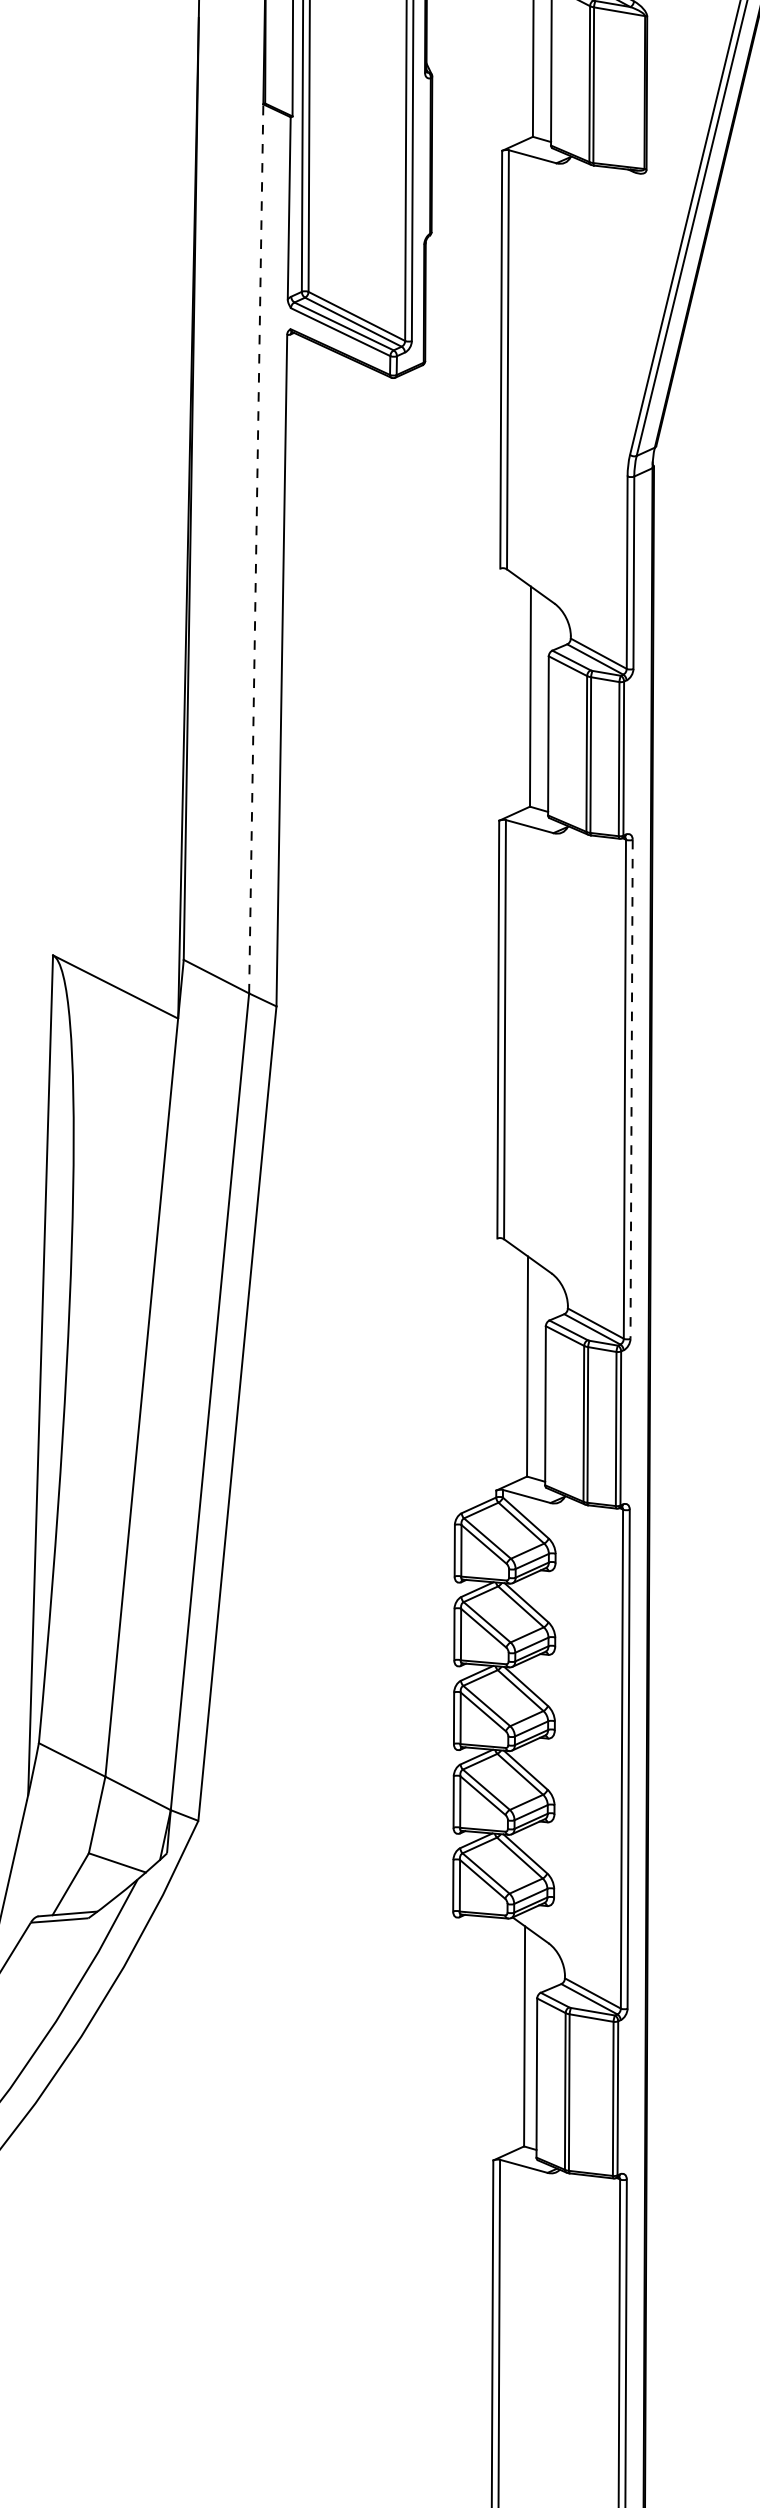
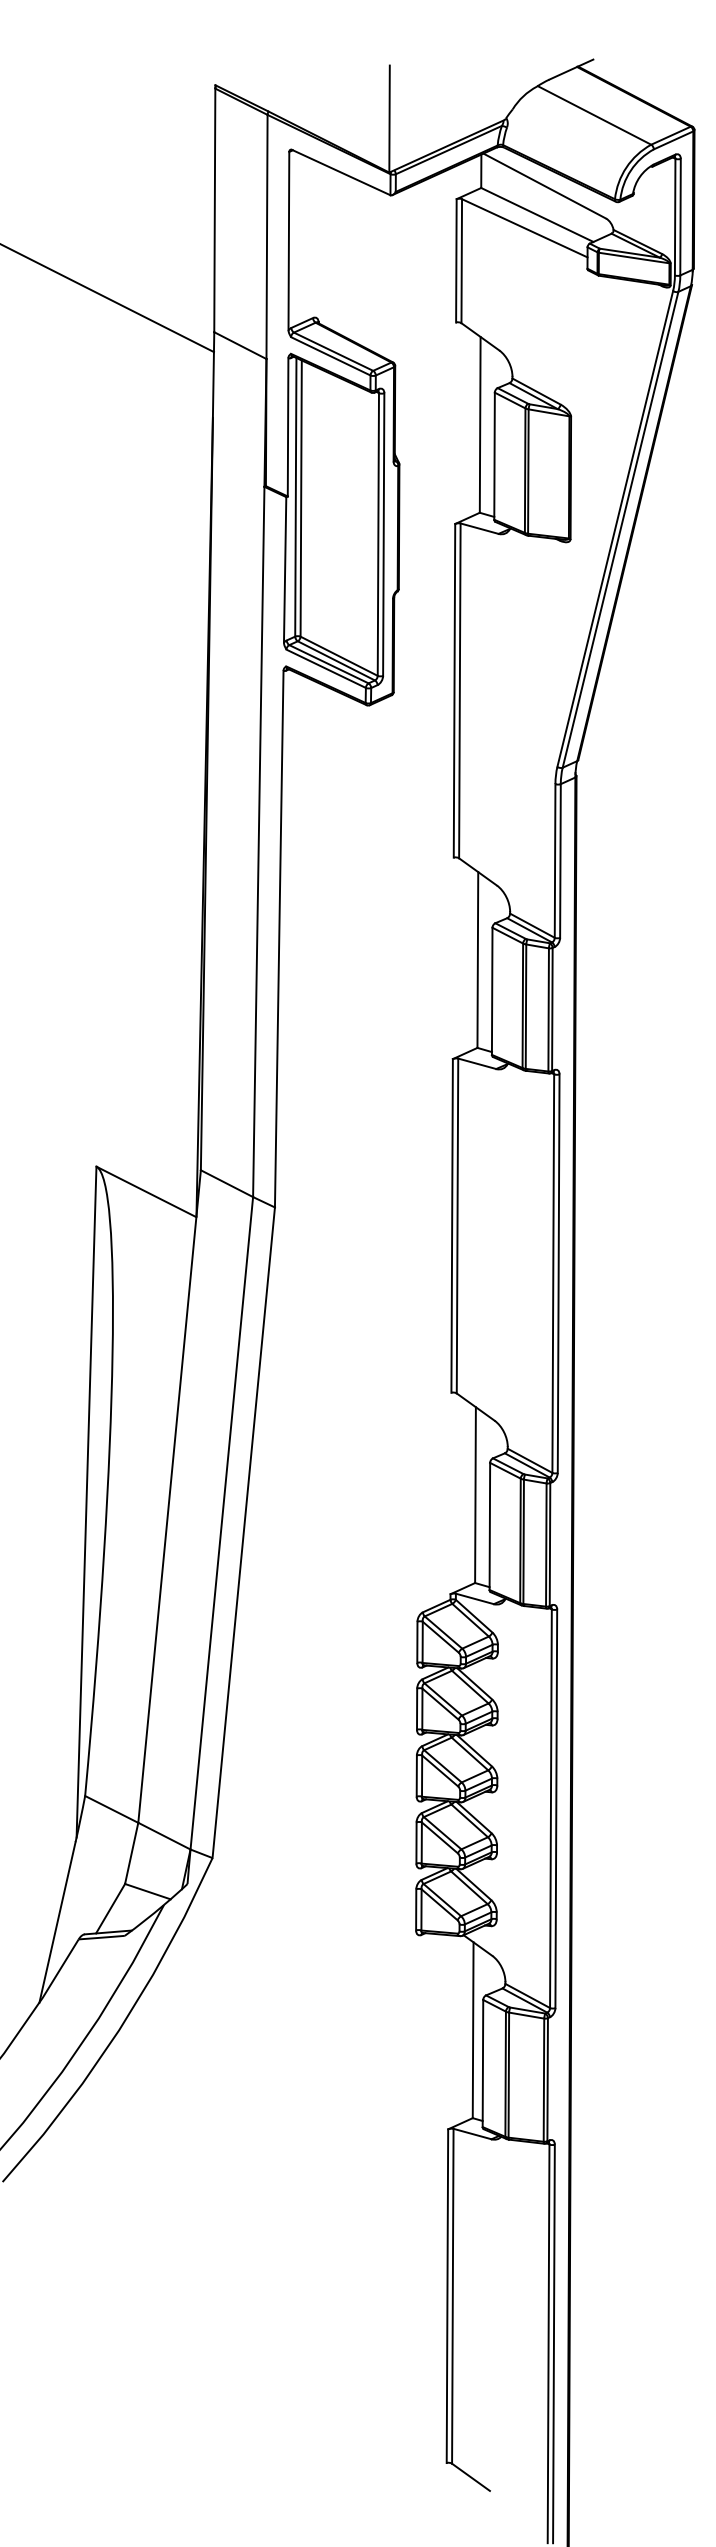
line: (255, 548) -> (258, 841), dashed -> solid
line: (631, 1090) -> (558, 1274), dashed -> solid

